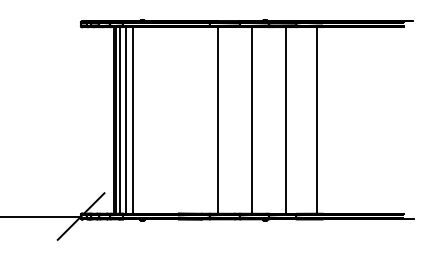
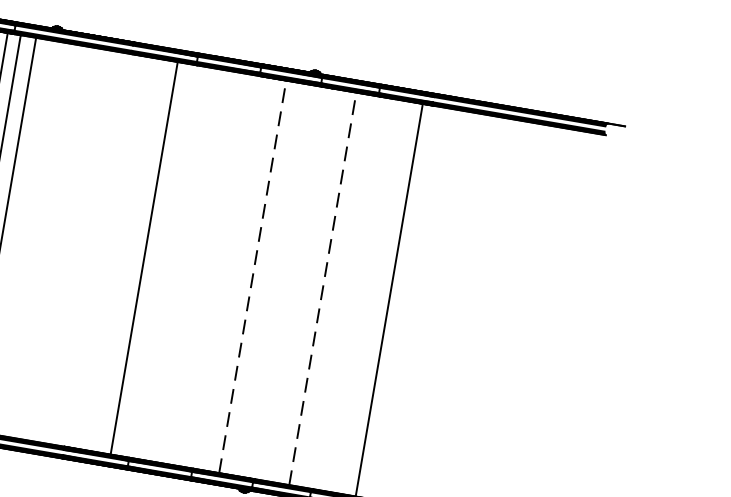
line: (252, 119) -> (253, 274), solid -> dashed
line: (285, 119) -> (322, 286), solid -> dashed
line: (217, 120) -> (143, 258), moved

